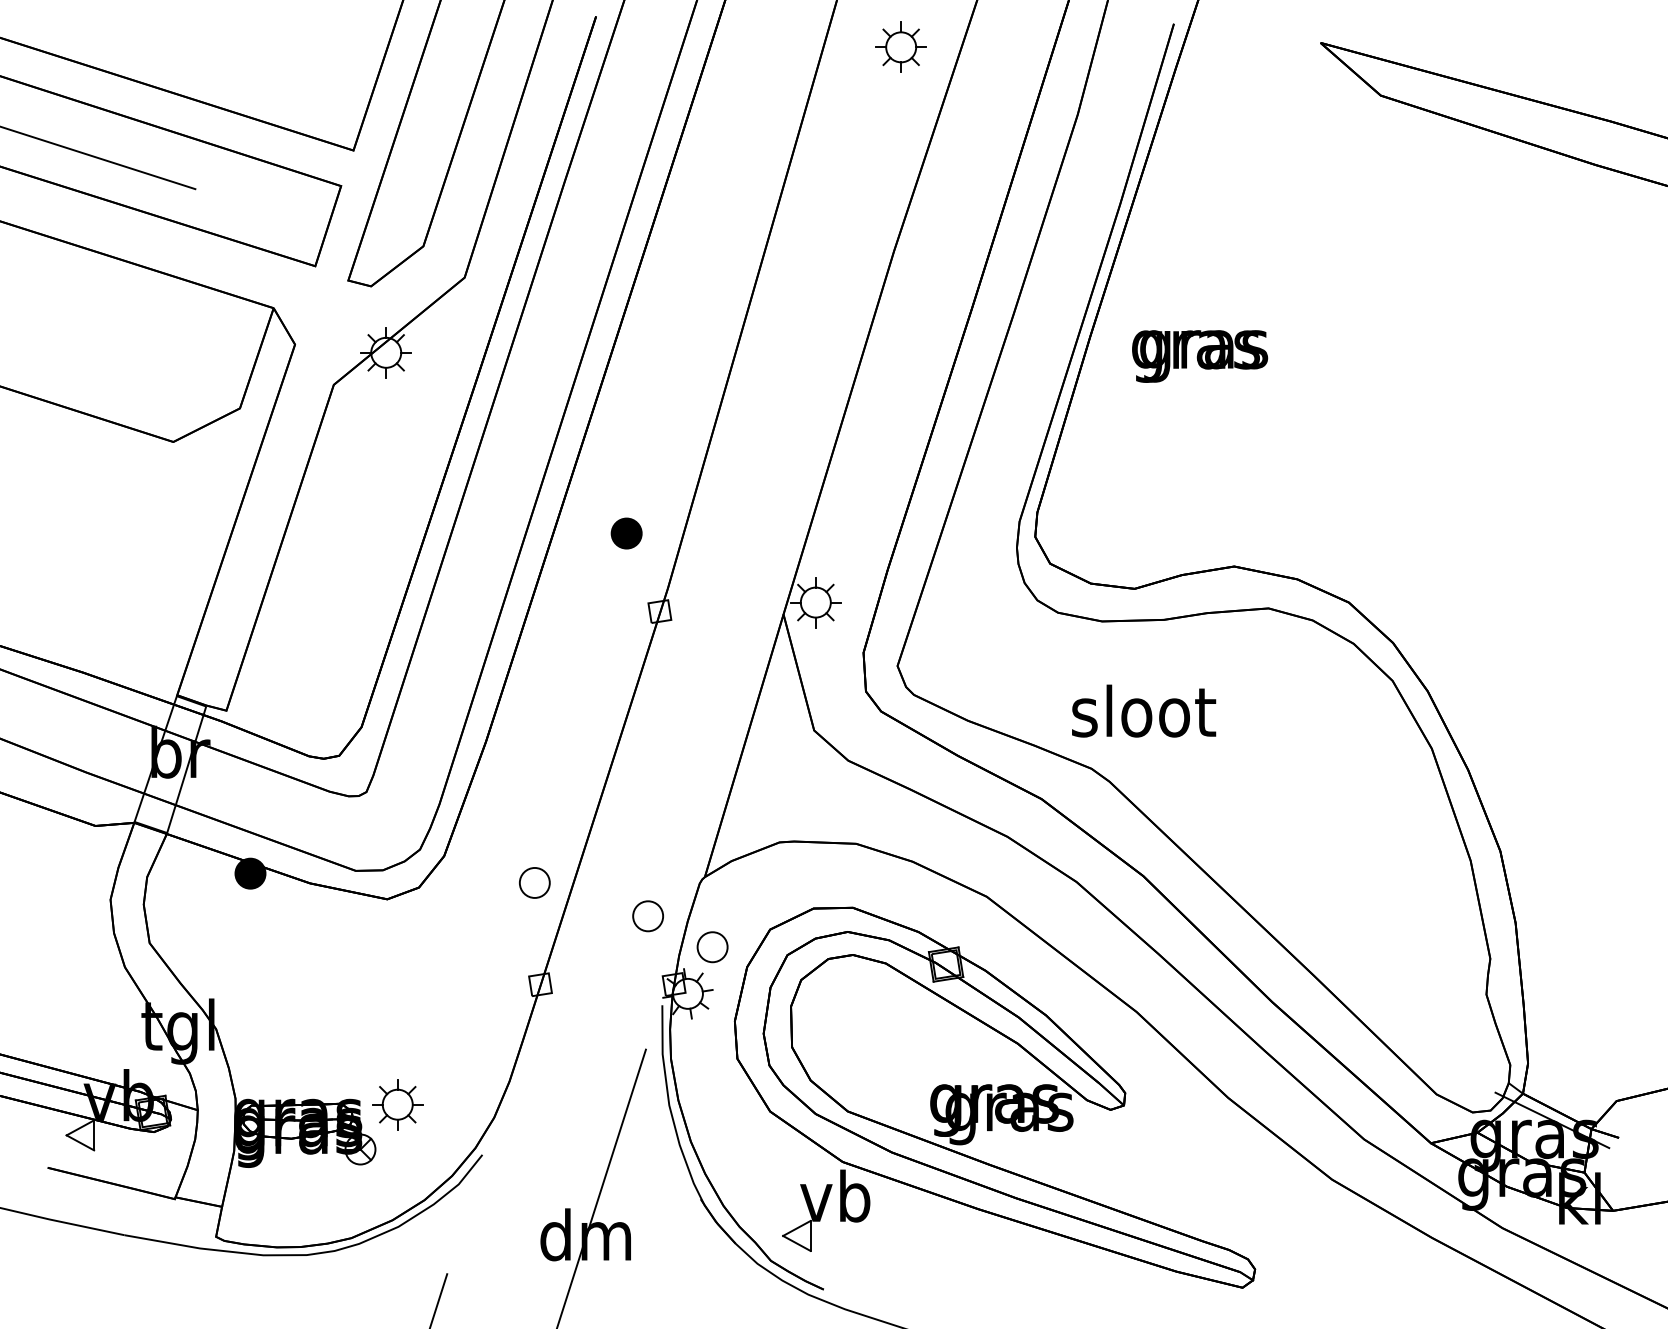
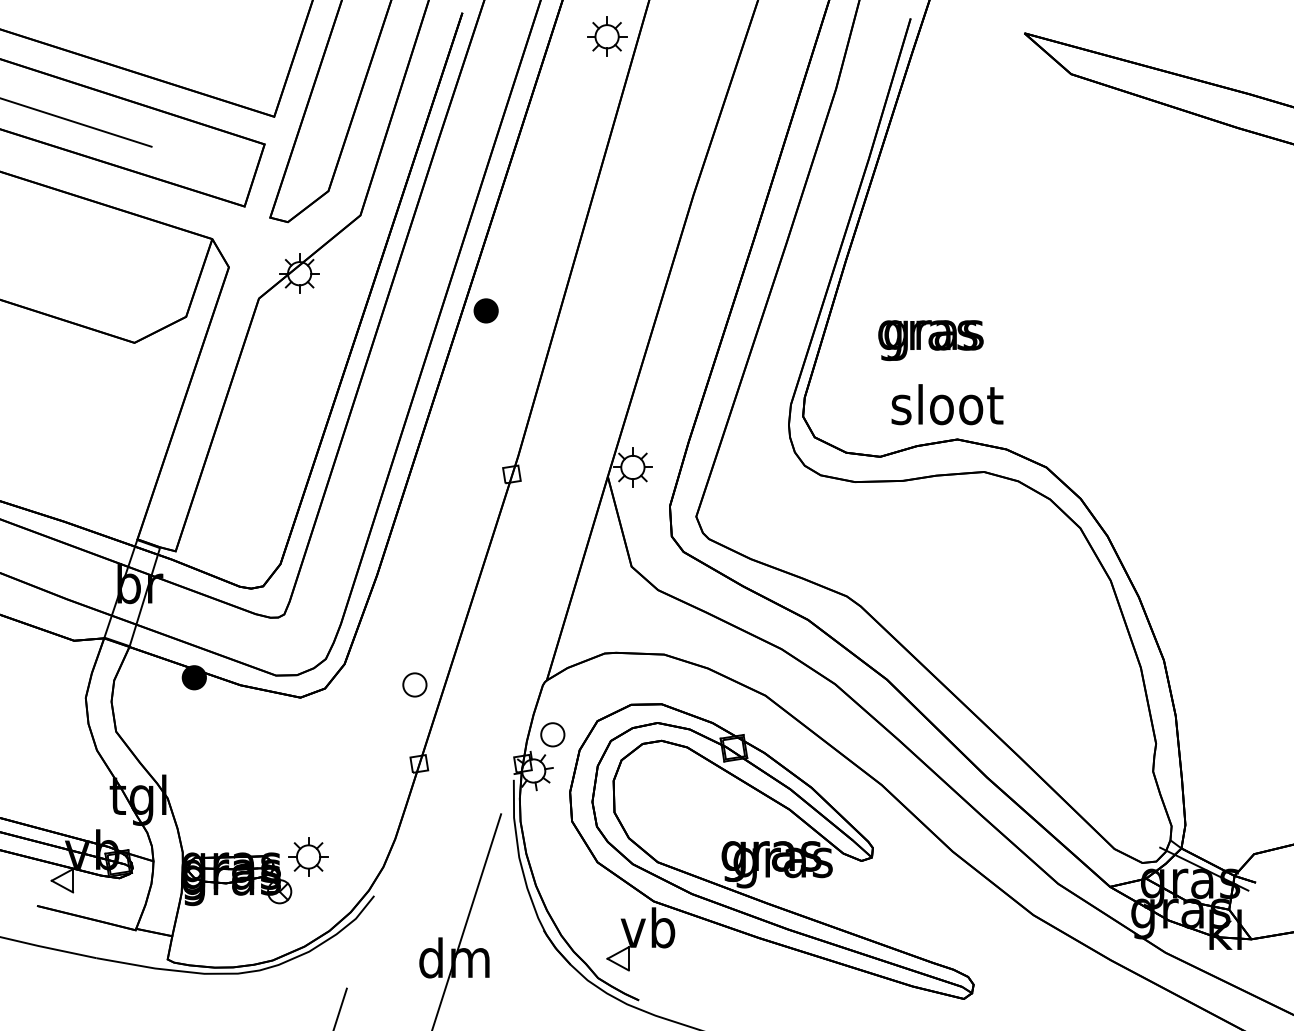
part: (901, 47) -> (607, 36), moved
text: (1199, 356) -> (930, 340), moved
part: (625, 533) -> (485, 310), moved
text: (1144, 710) -> (947, 404), moved
part: (647, 915) -> (502, 710), removed

